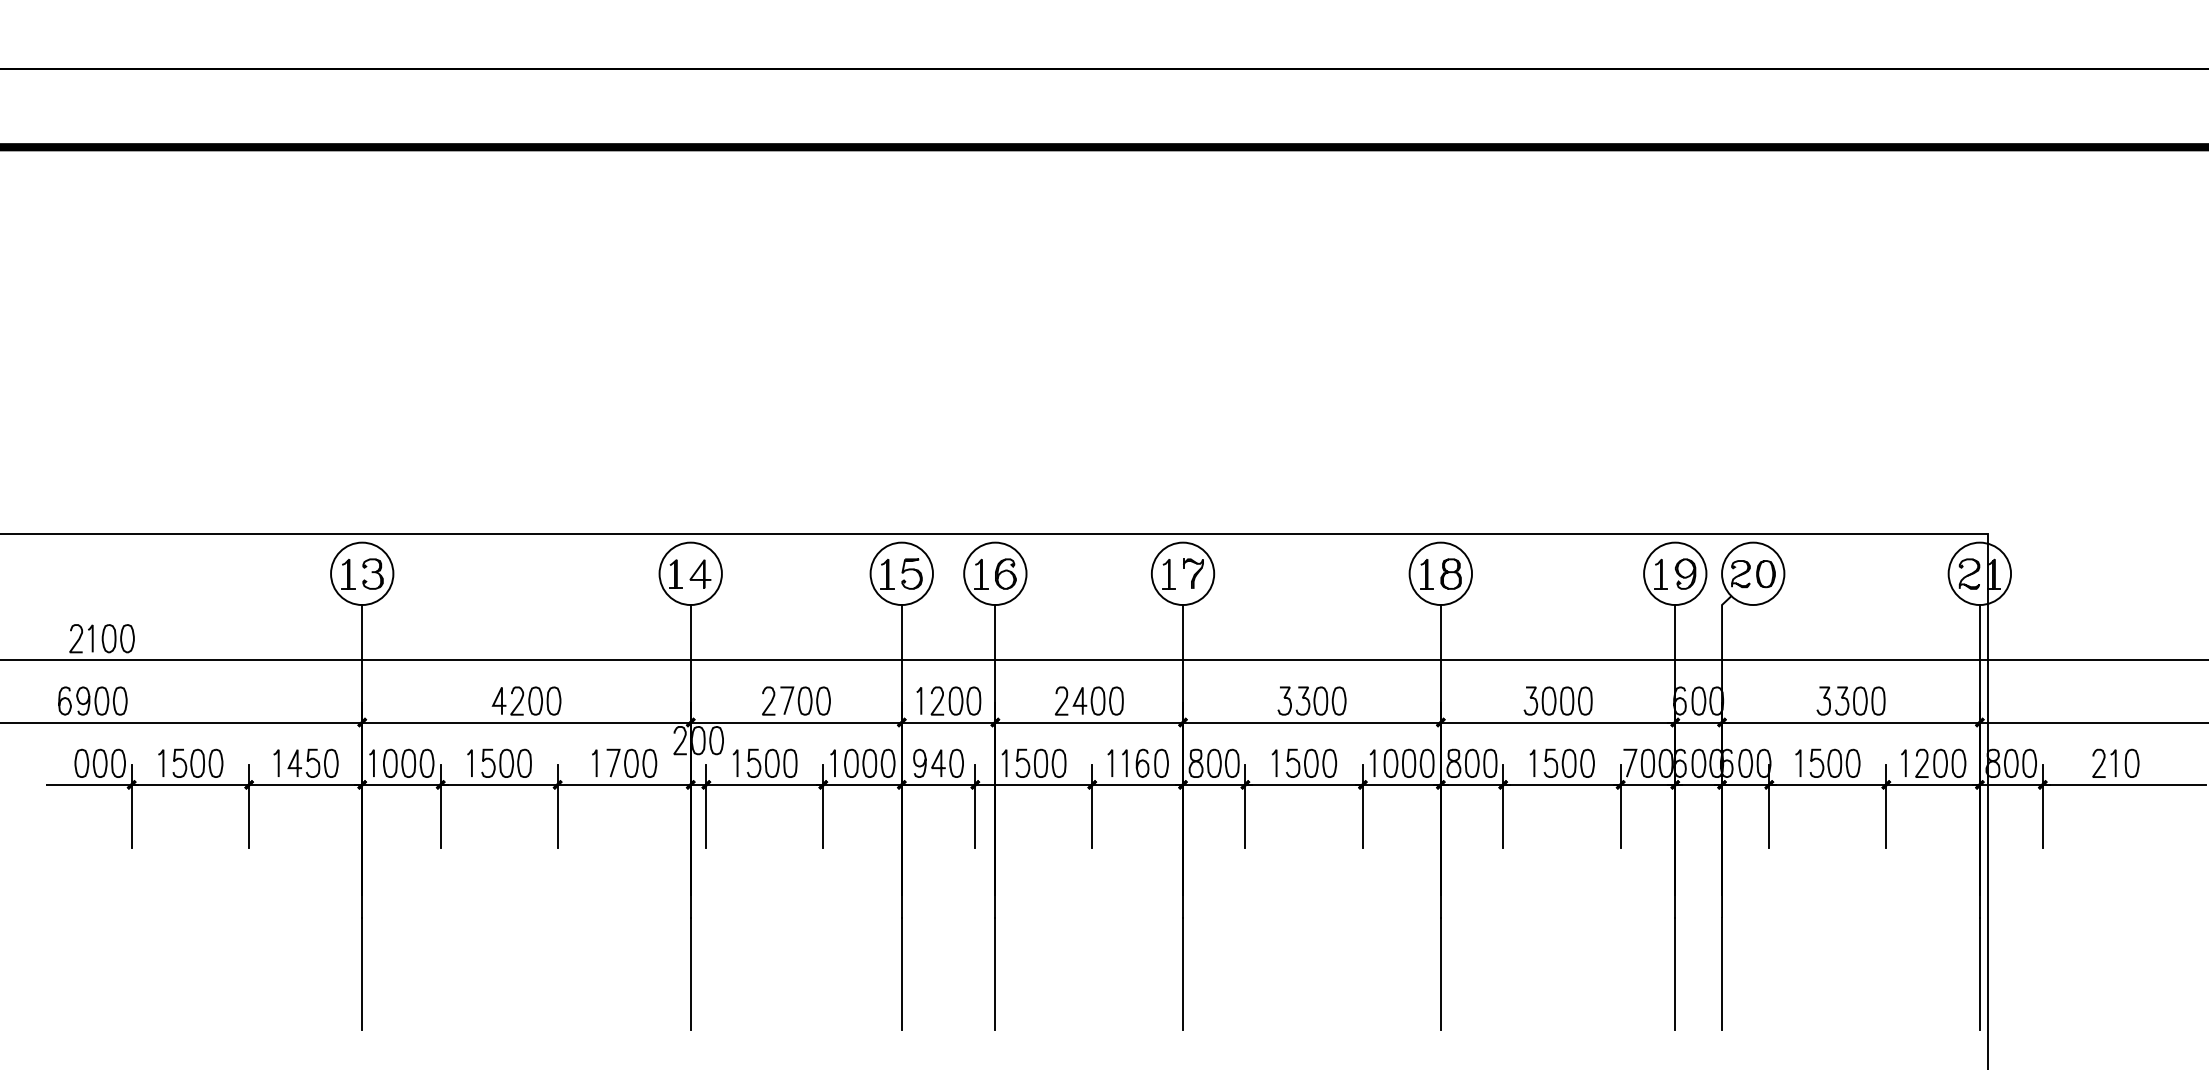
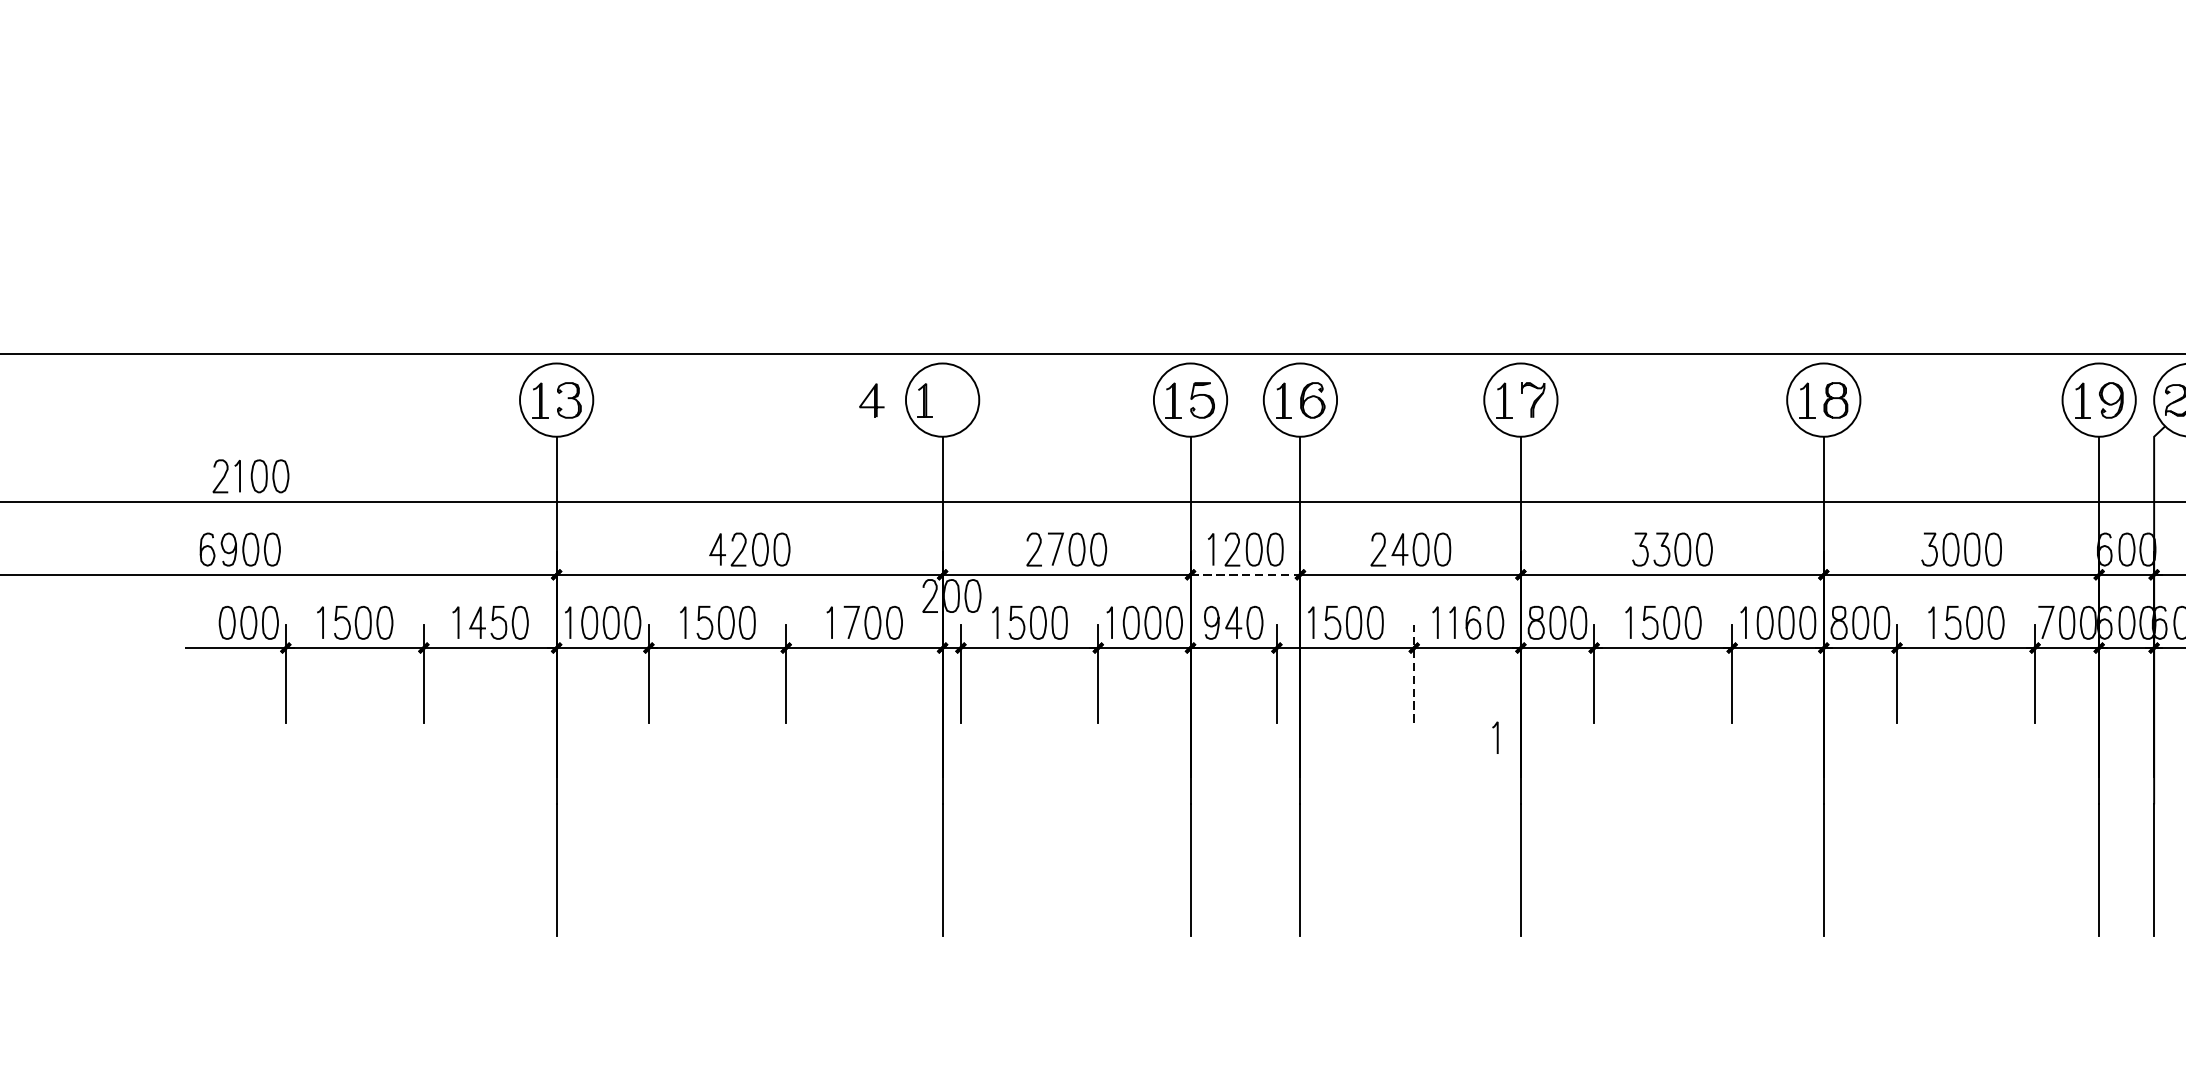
part: (700, 573) -> (871, 399), moved
line: (948, 722) -> (1245, 574), solid -> dashed
line: (1092, 806) -> (1414, 673), solid -> dashed
line: (1162, 860) -> (1496, 736), added

